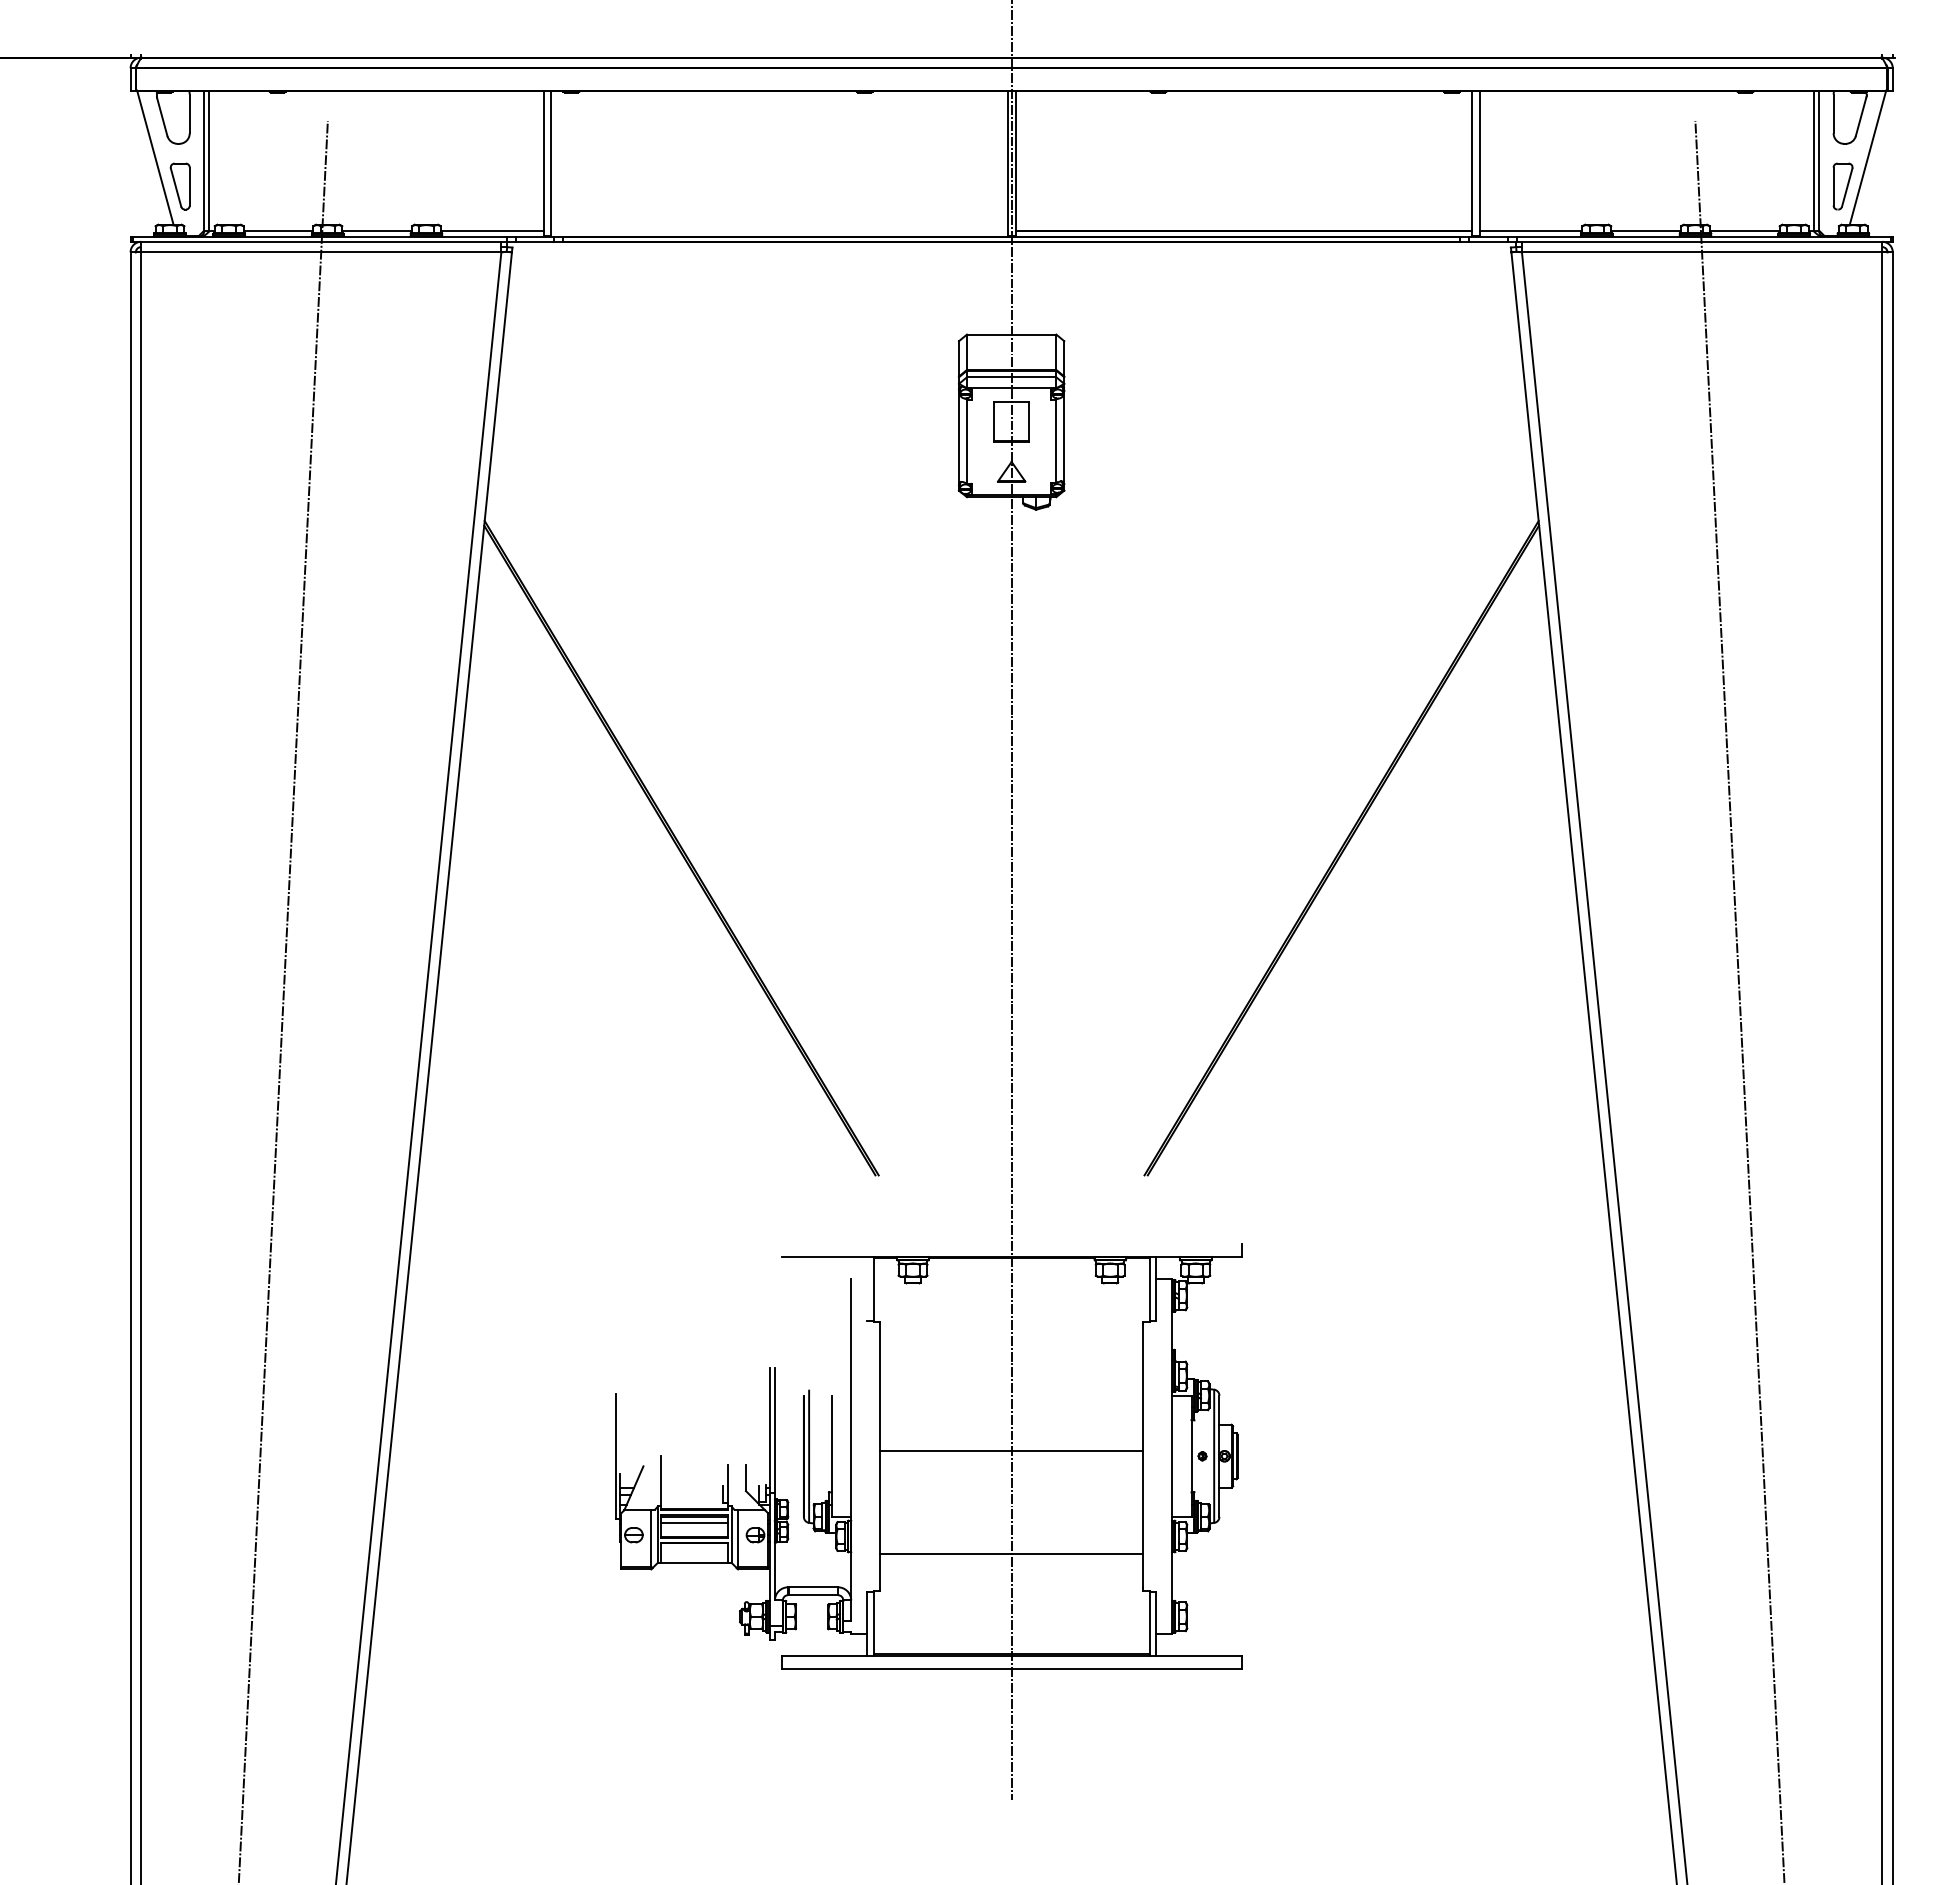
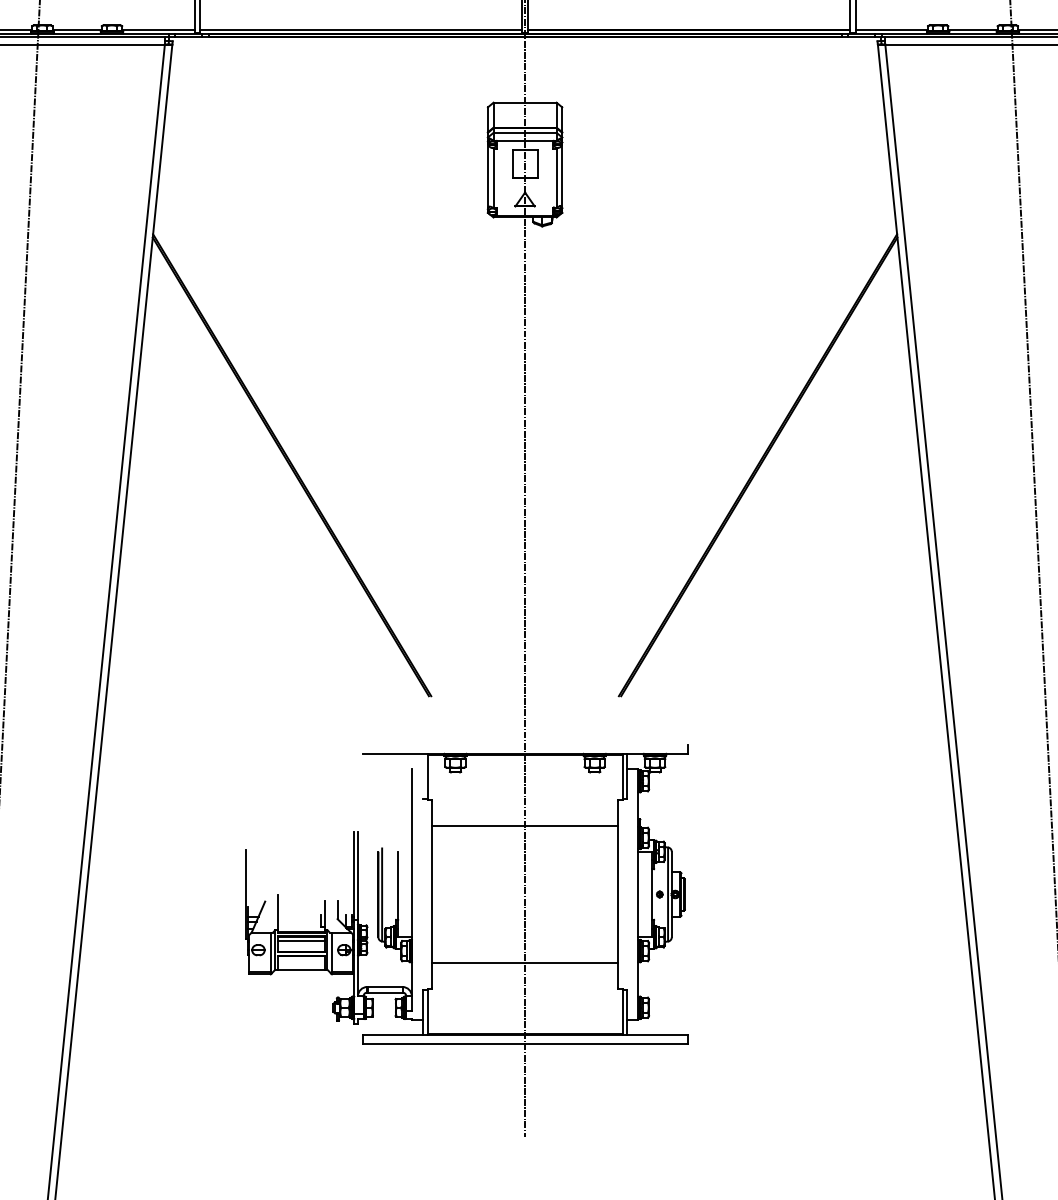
line: (779, 231) -> (361, 29), added
line: (1011, 1450) -> (524, 825), moved

